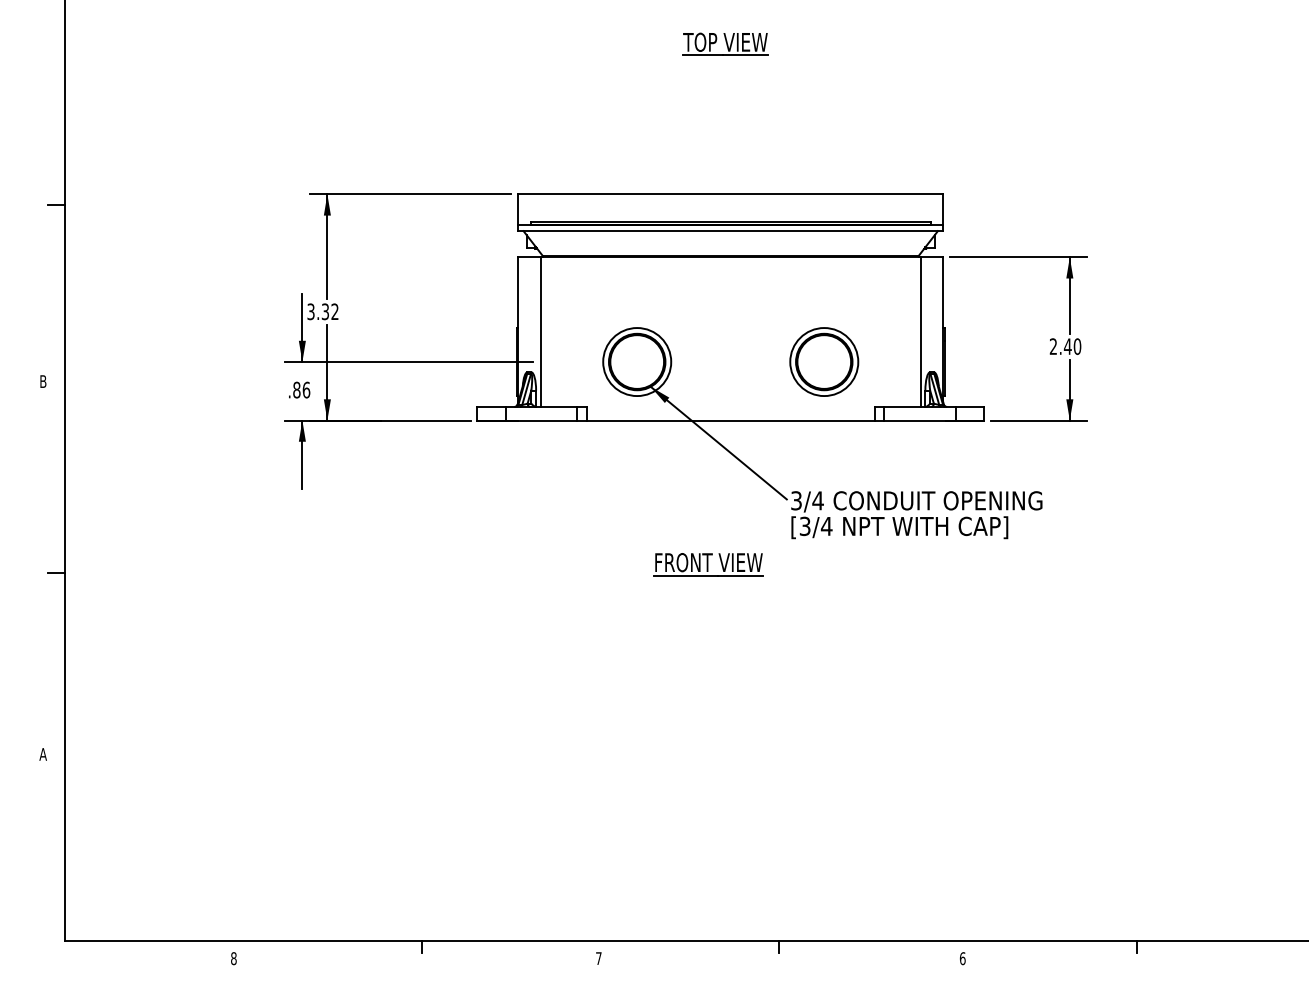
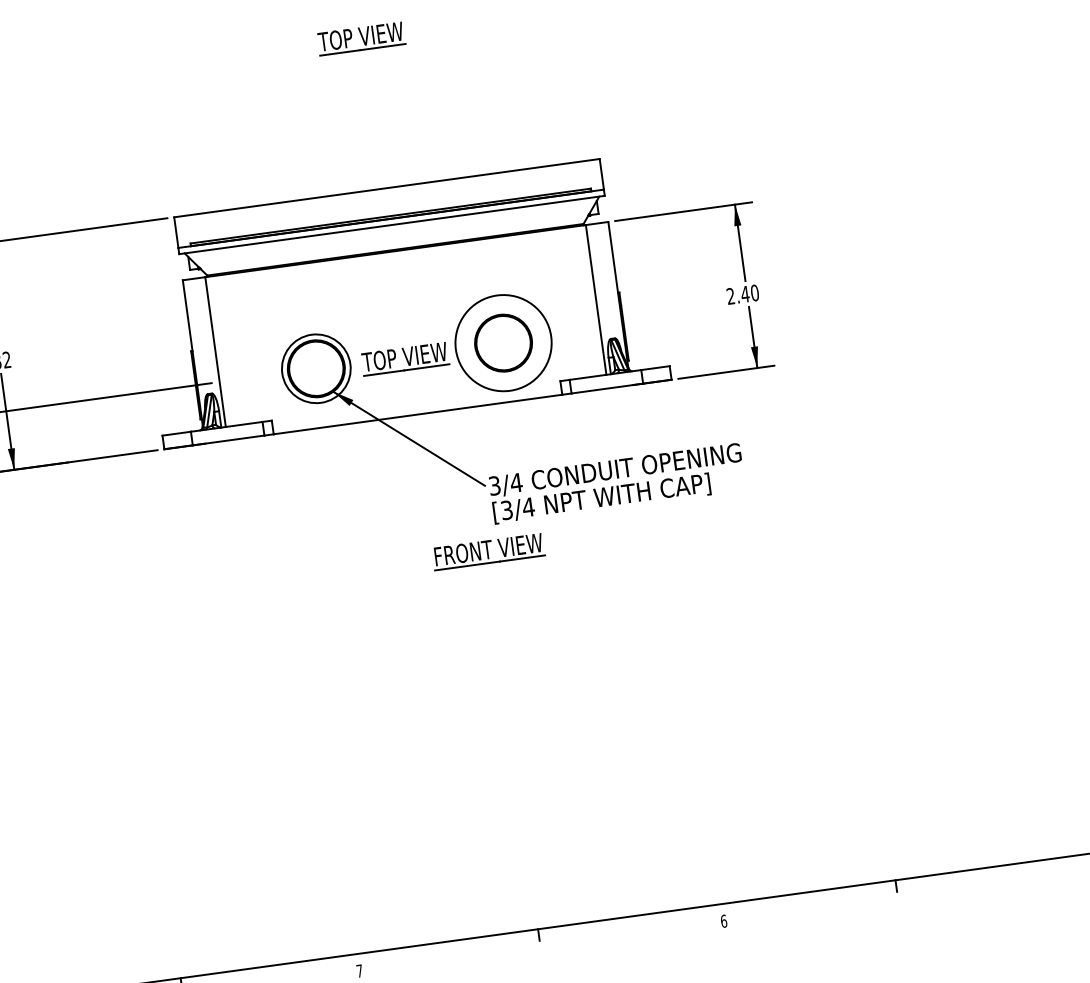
circle: (824, 362) -> (503, 343), size x1.4
part: (725, 363) -> (404, 358), added
part: (708, 564) -> (488, 551), moved

